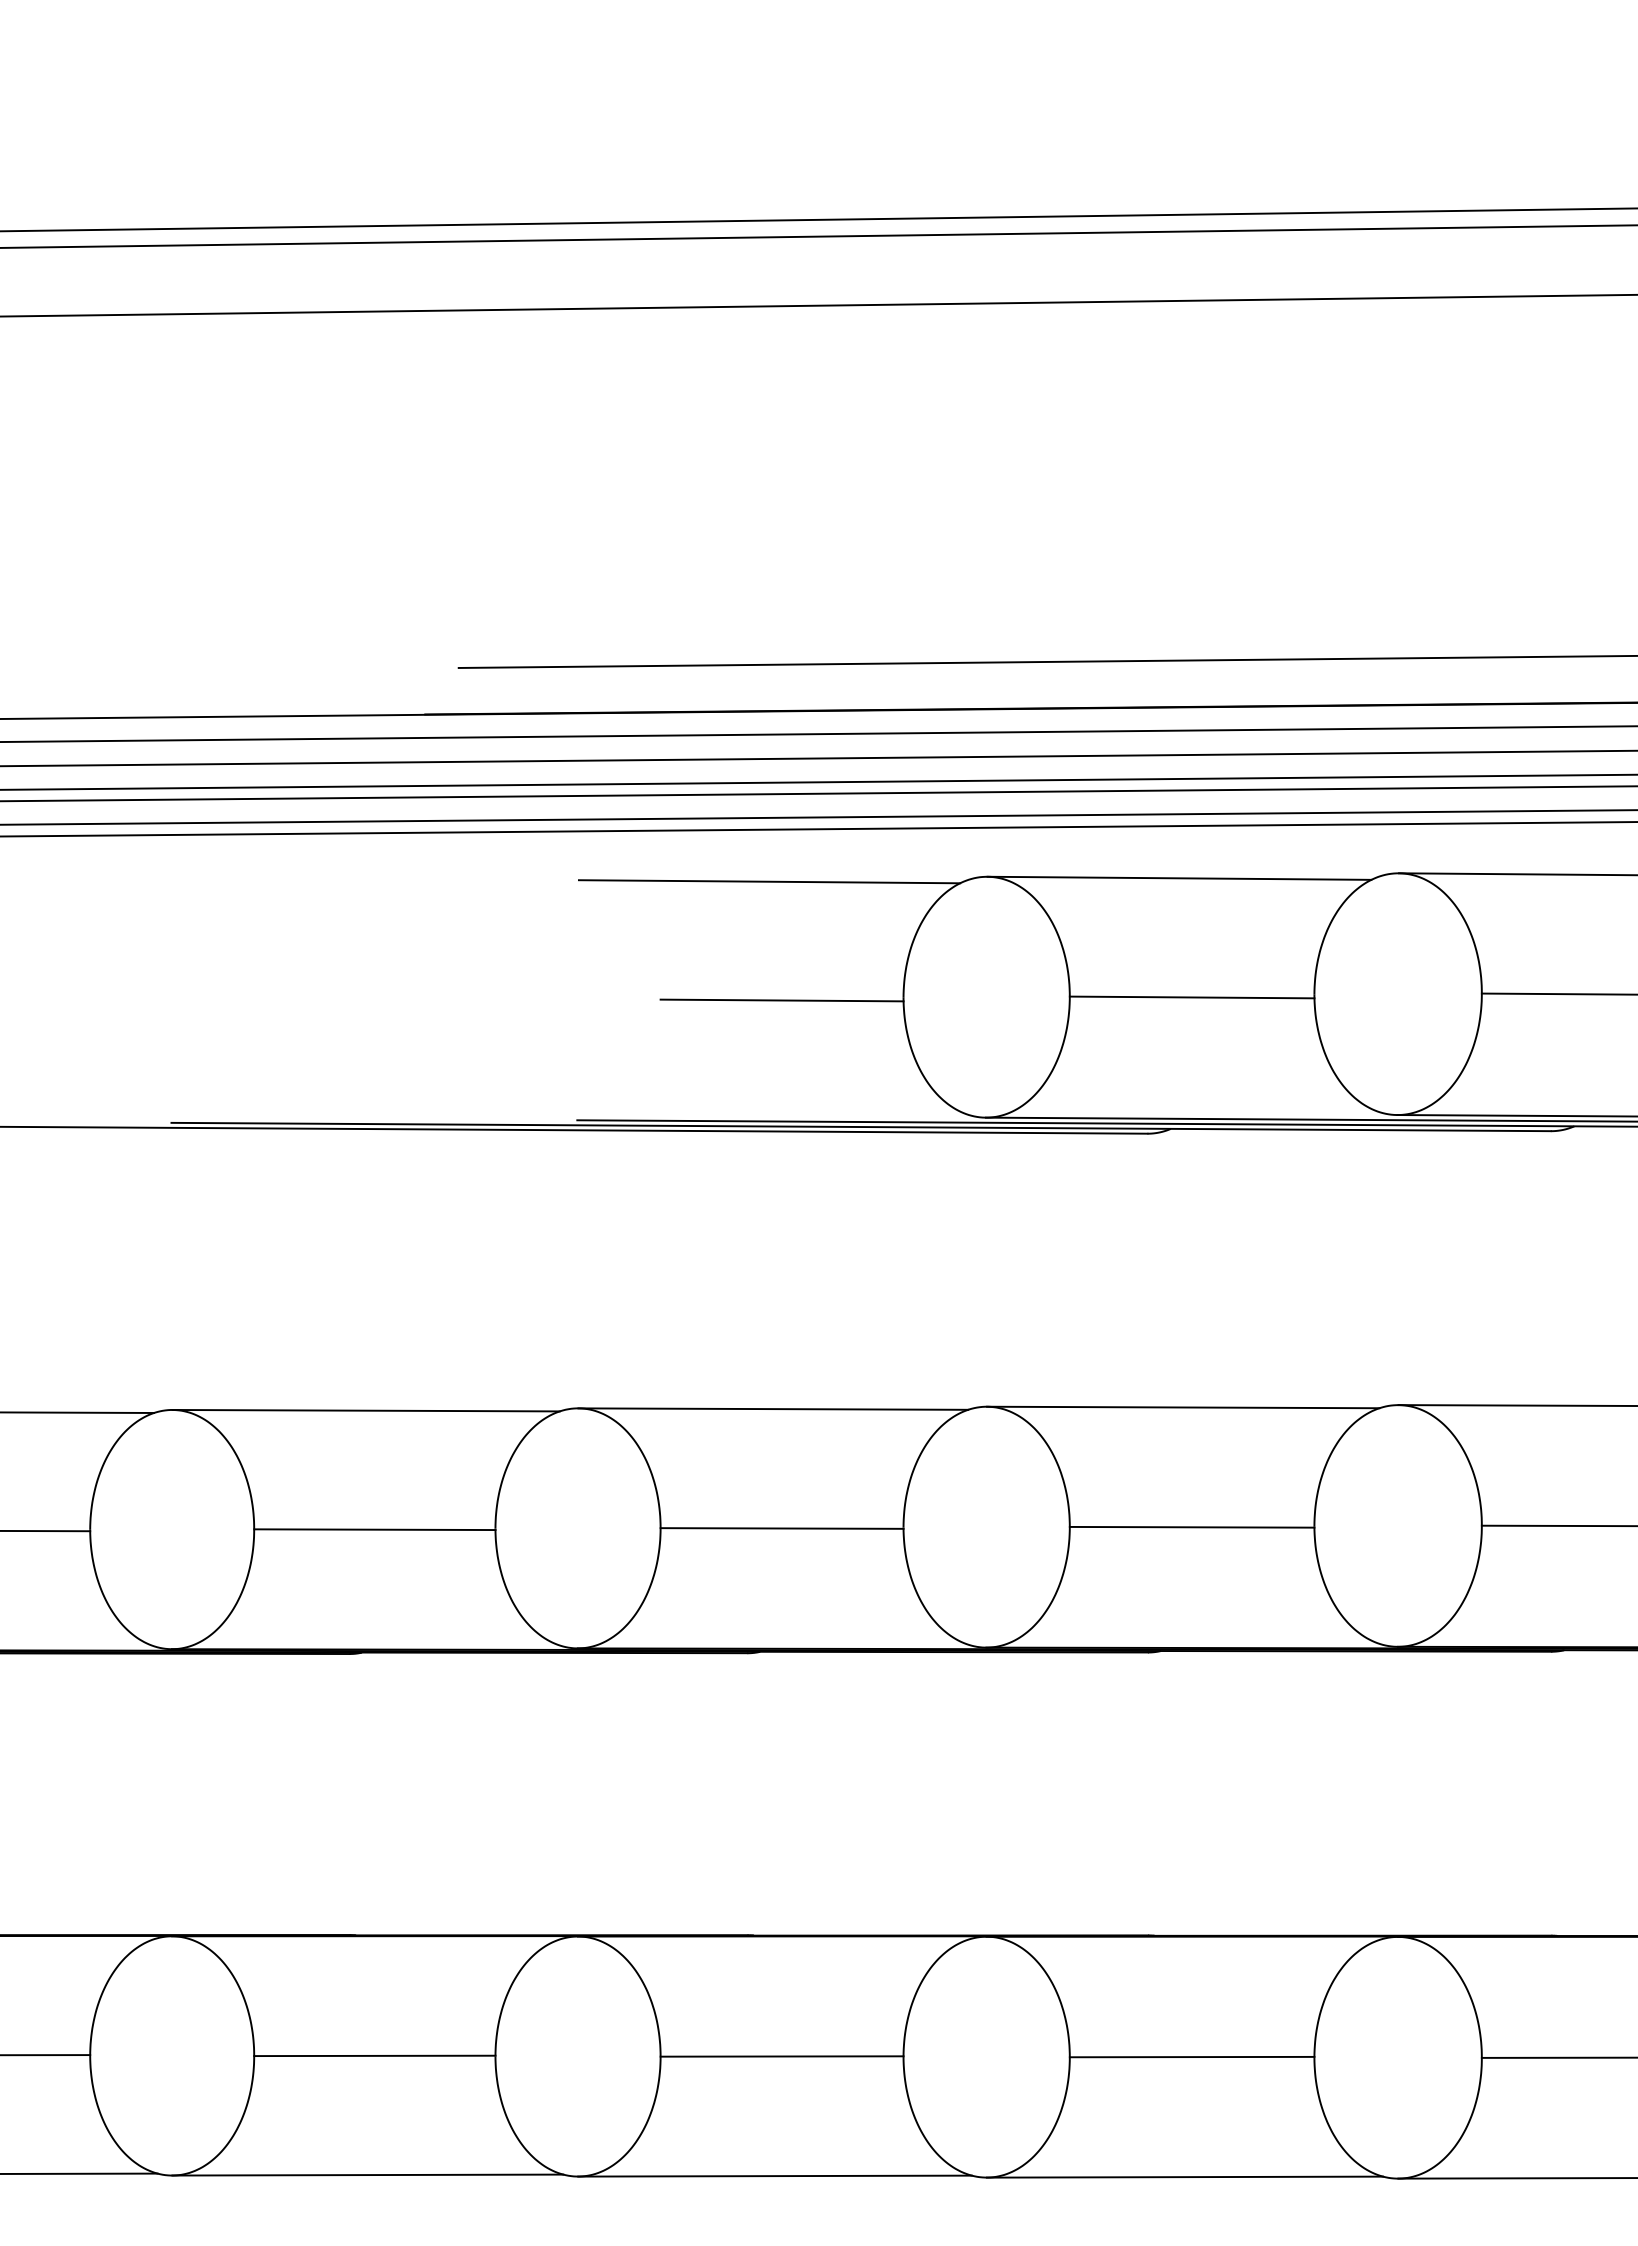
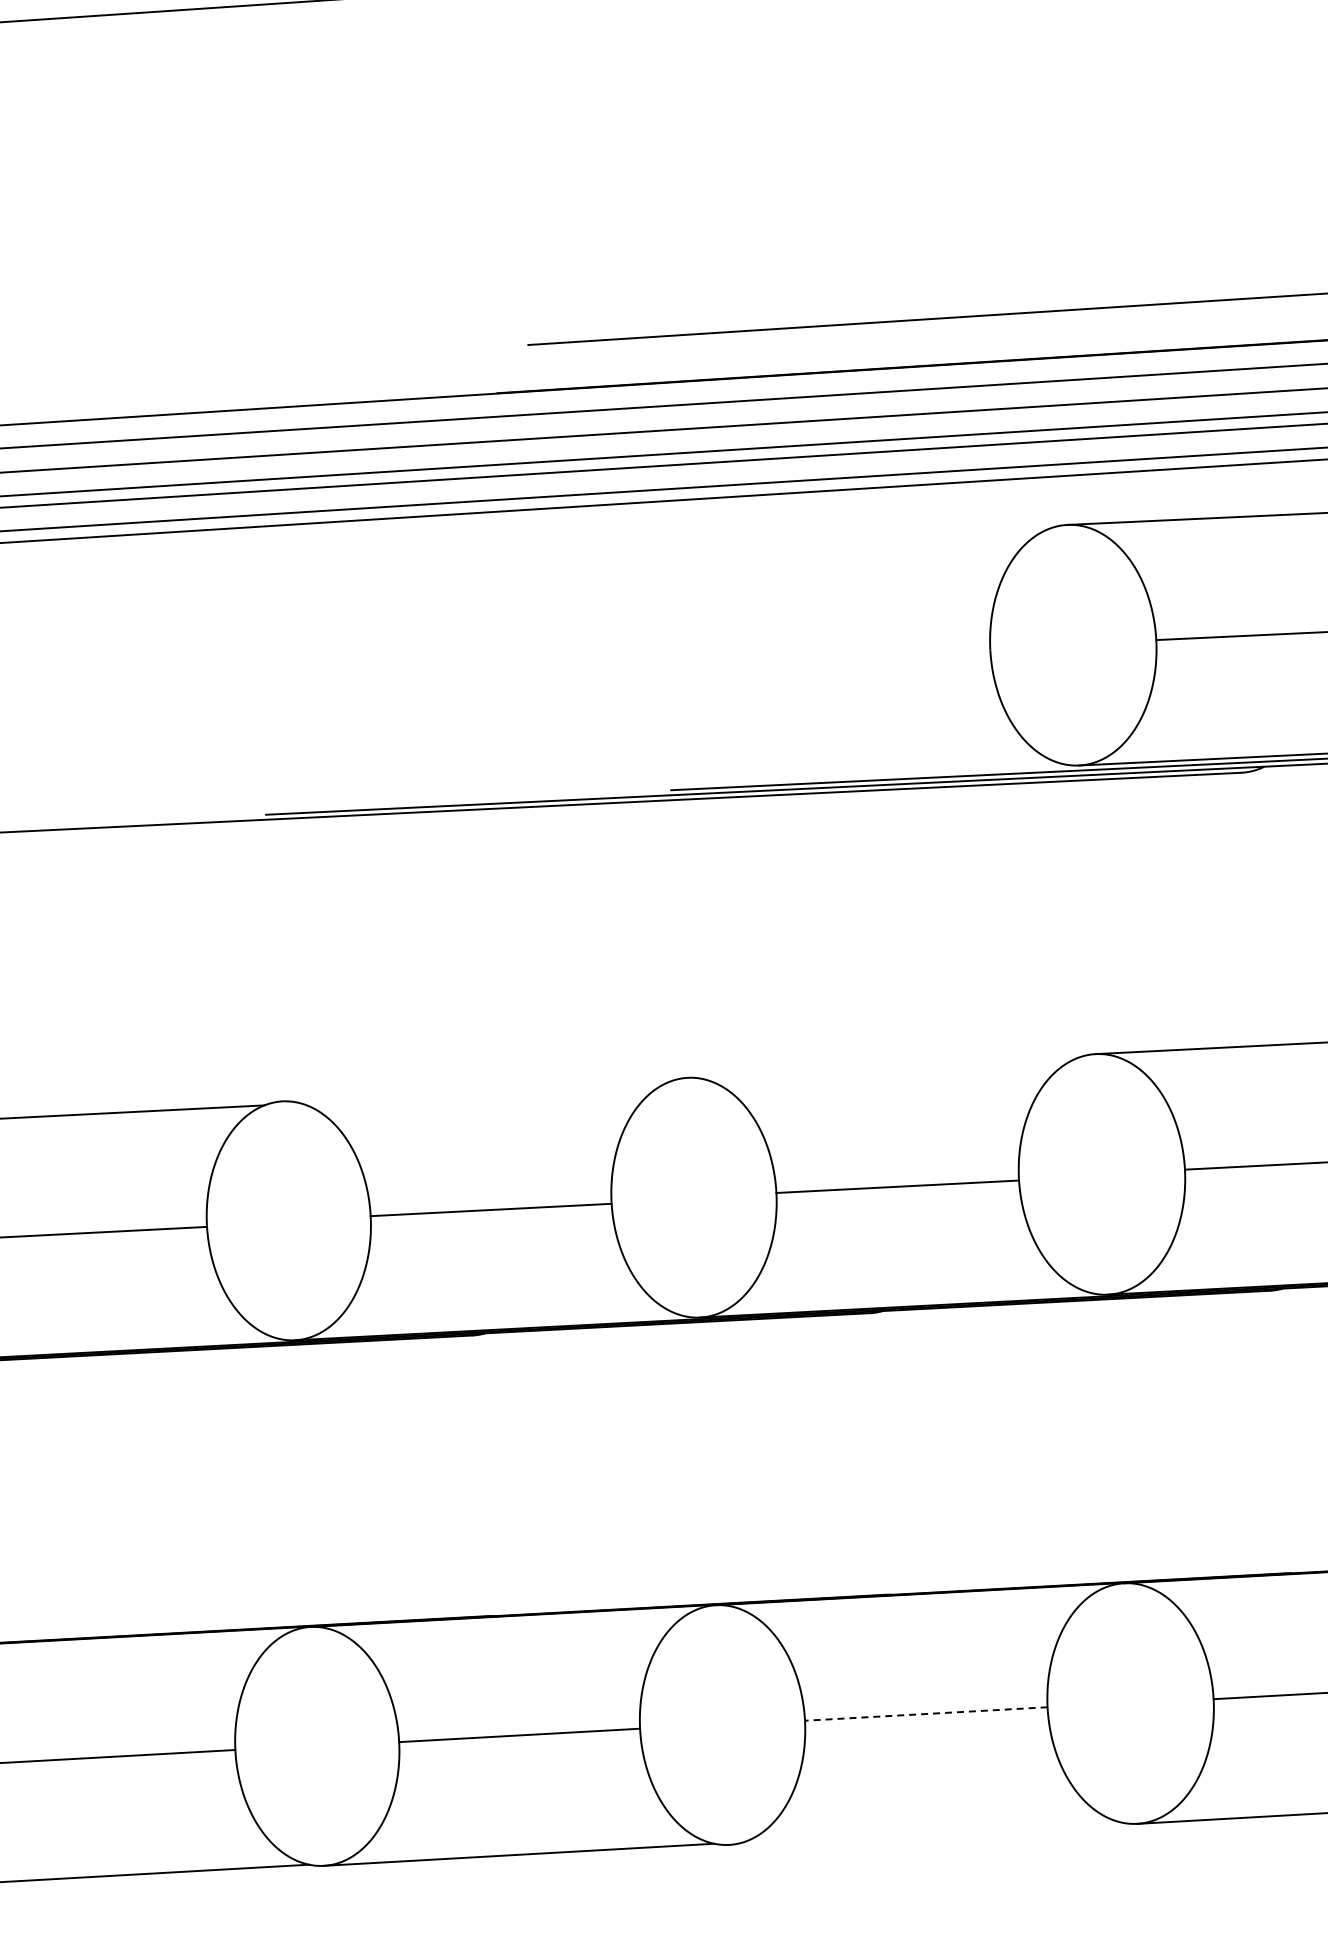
line: (769, 881) -> (850, 541), removed
line: (781, 1000) -> (868, 659), removed
line: (773, 1408) -> (882, 1067), removed
line: (365, 1410) -> (475, 1091), removed
line: (781, 2056) -> (925, 1714), solid -> dashed
line: (774, 2175) -> (925, 1833), removed

